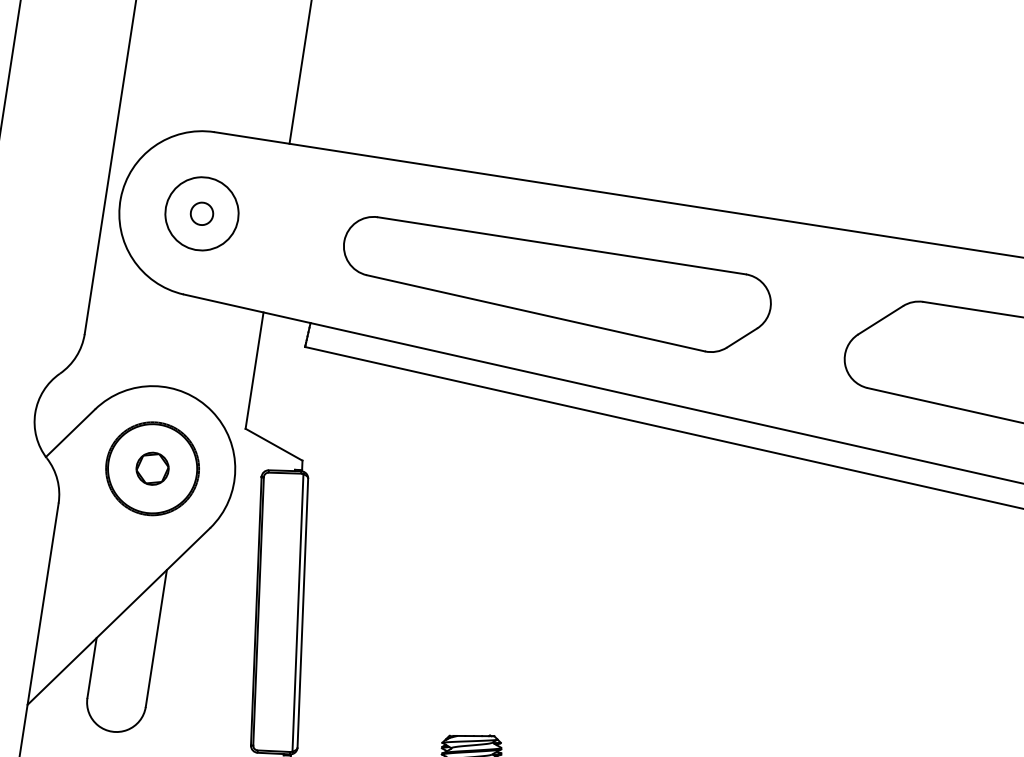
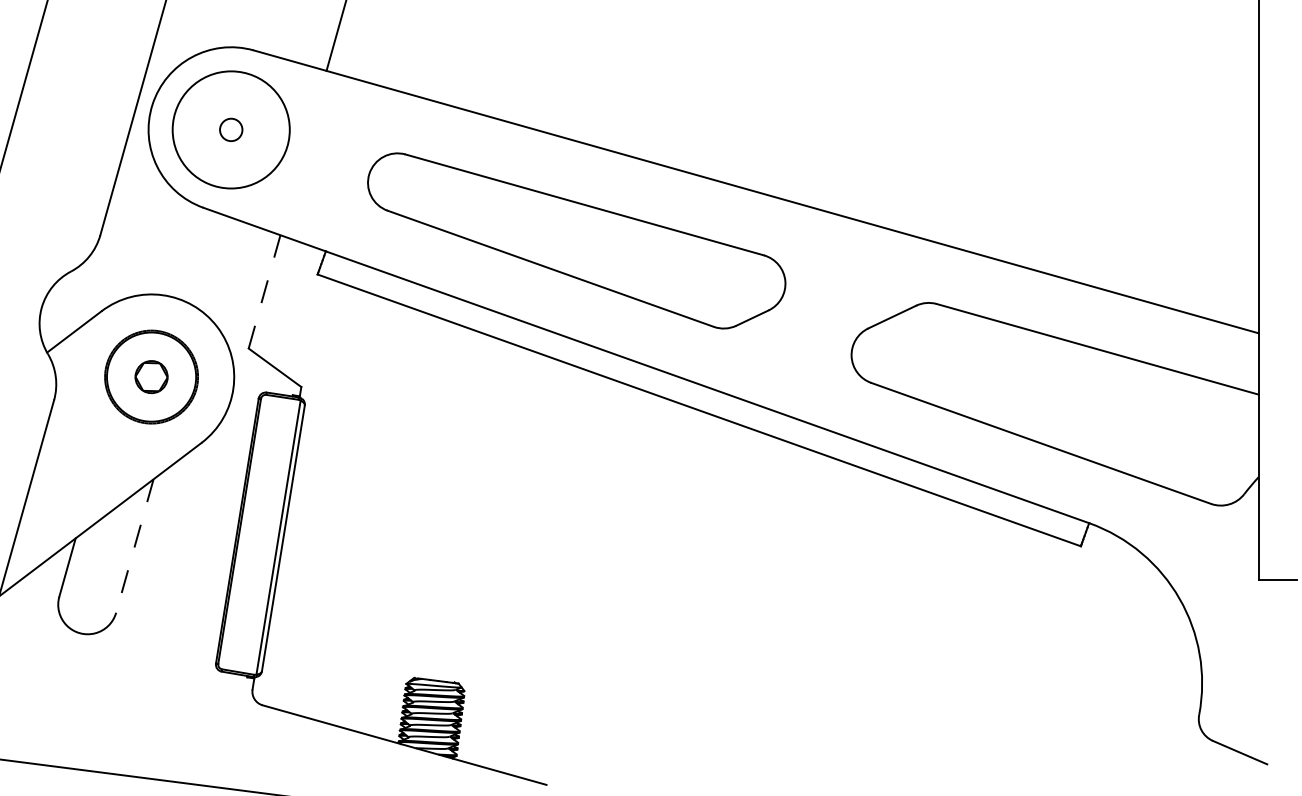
circle: (201, 213) -> (230, 129), size x1.6
line: (254, 370) -> (264, 291), solid -> dashed
line: (156, 639) -> (134, 546), solid -> dashed

